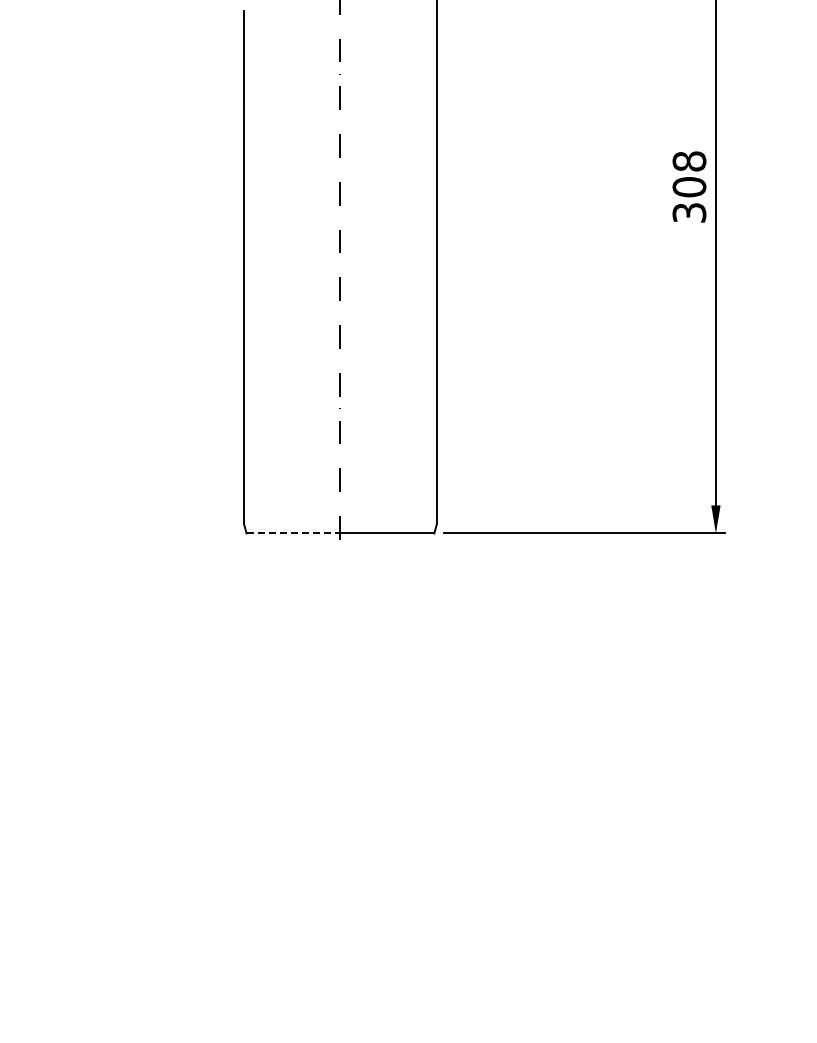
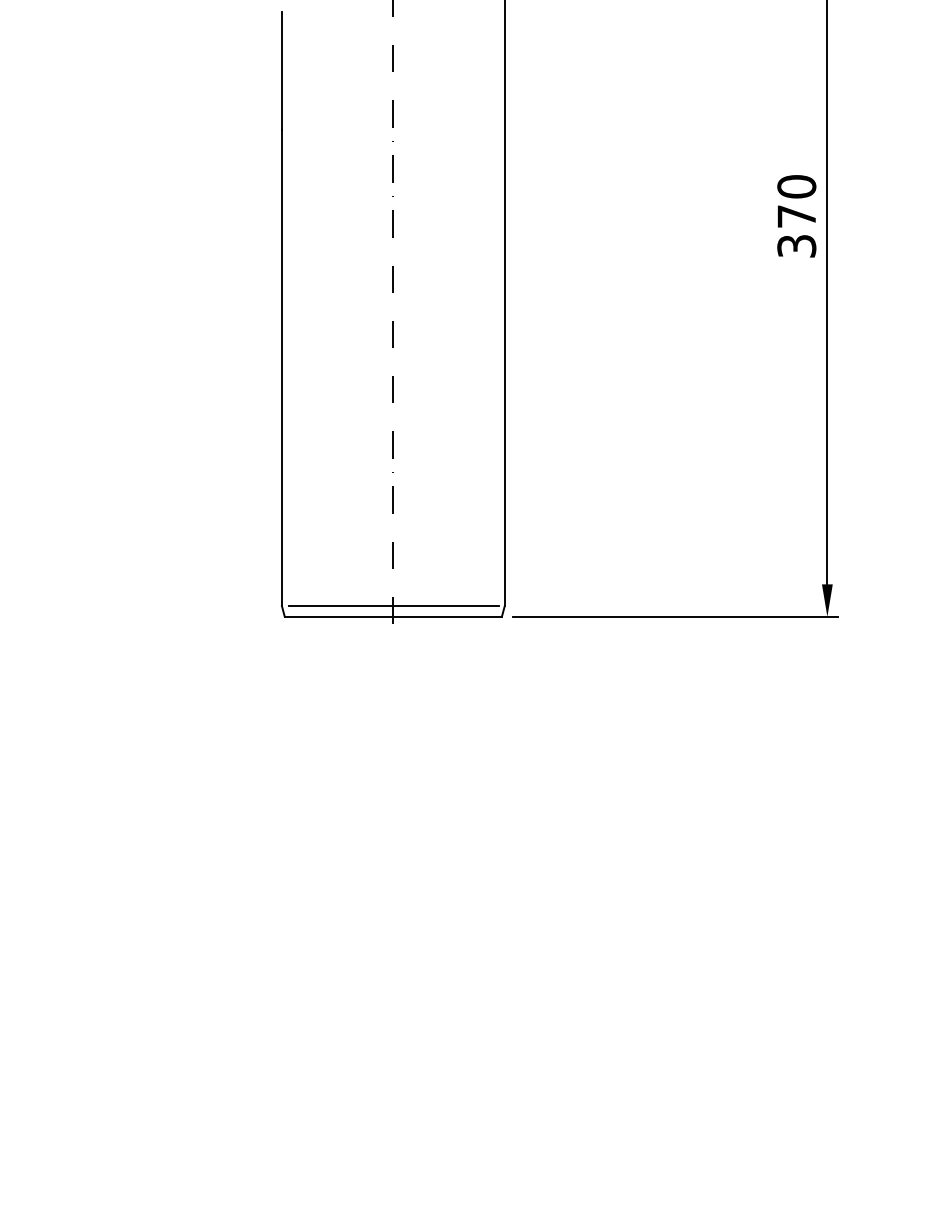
text: (689, 174) -> (796, 201), 308 -> 370
line: (341, 524) -> (394, 606), added
line: (293, 533) -> (339, 616), dashed -> solid

